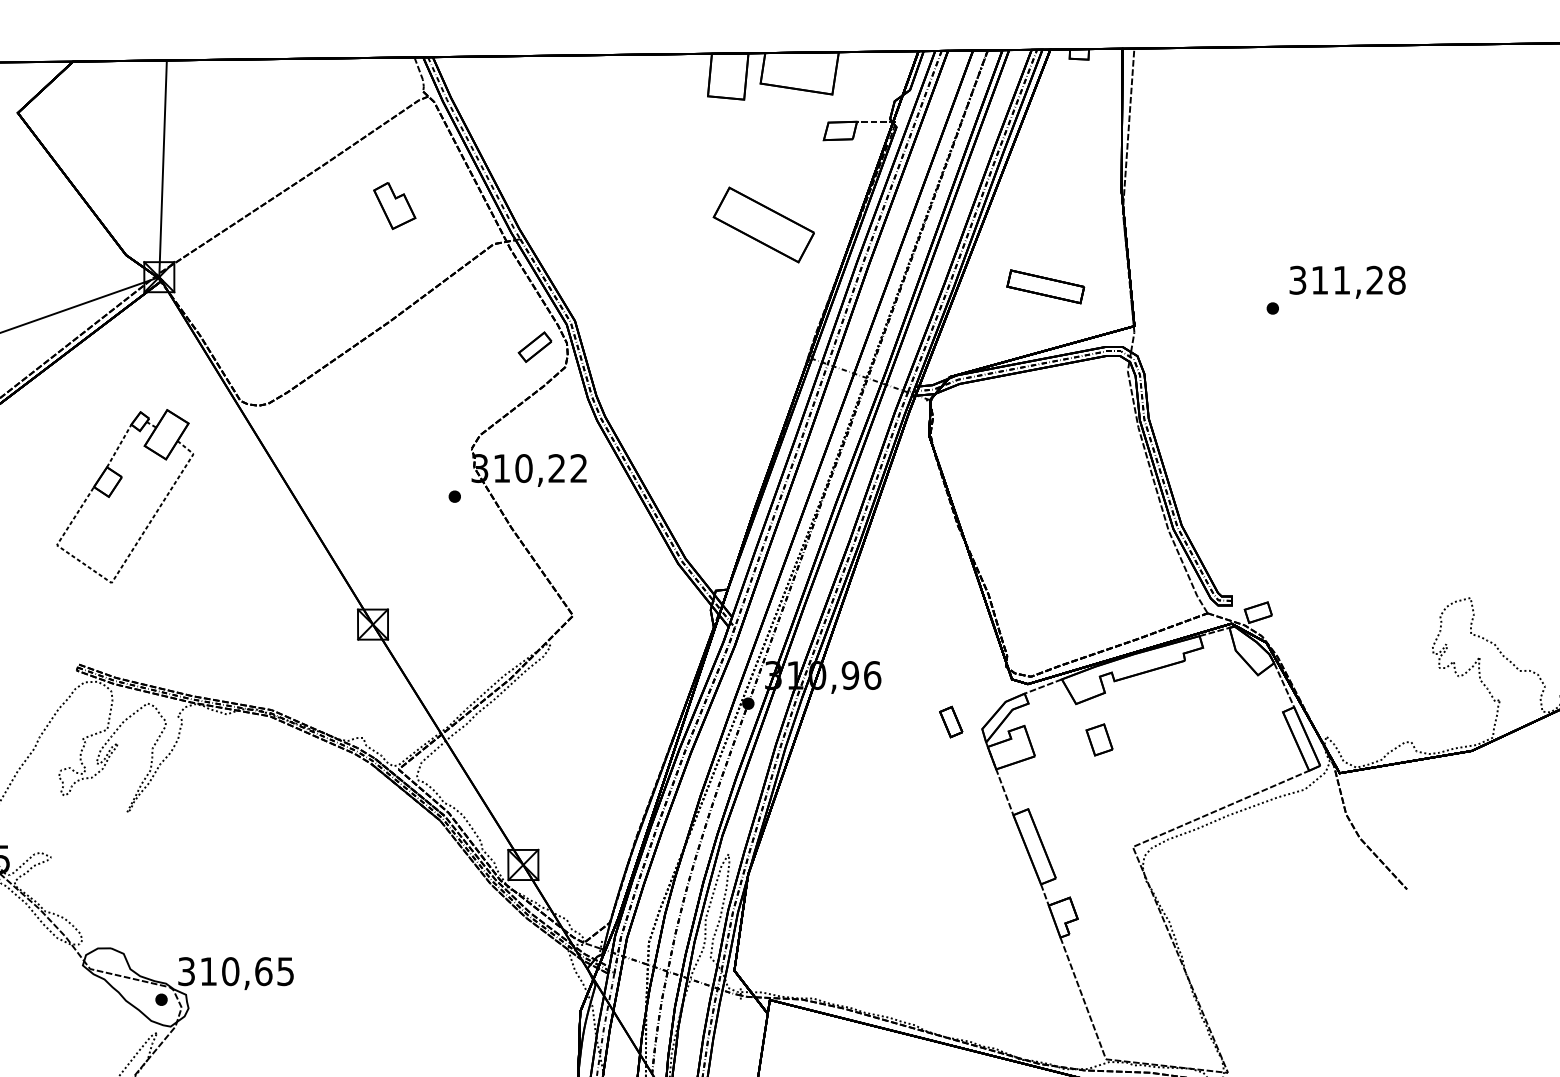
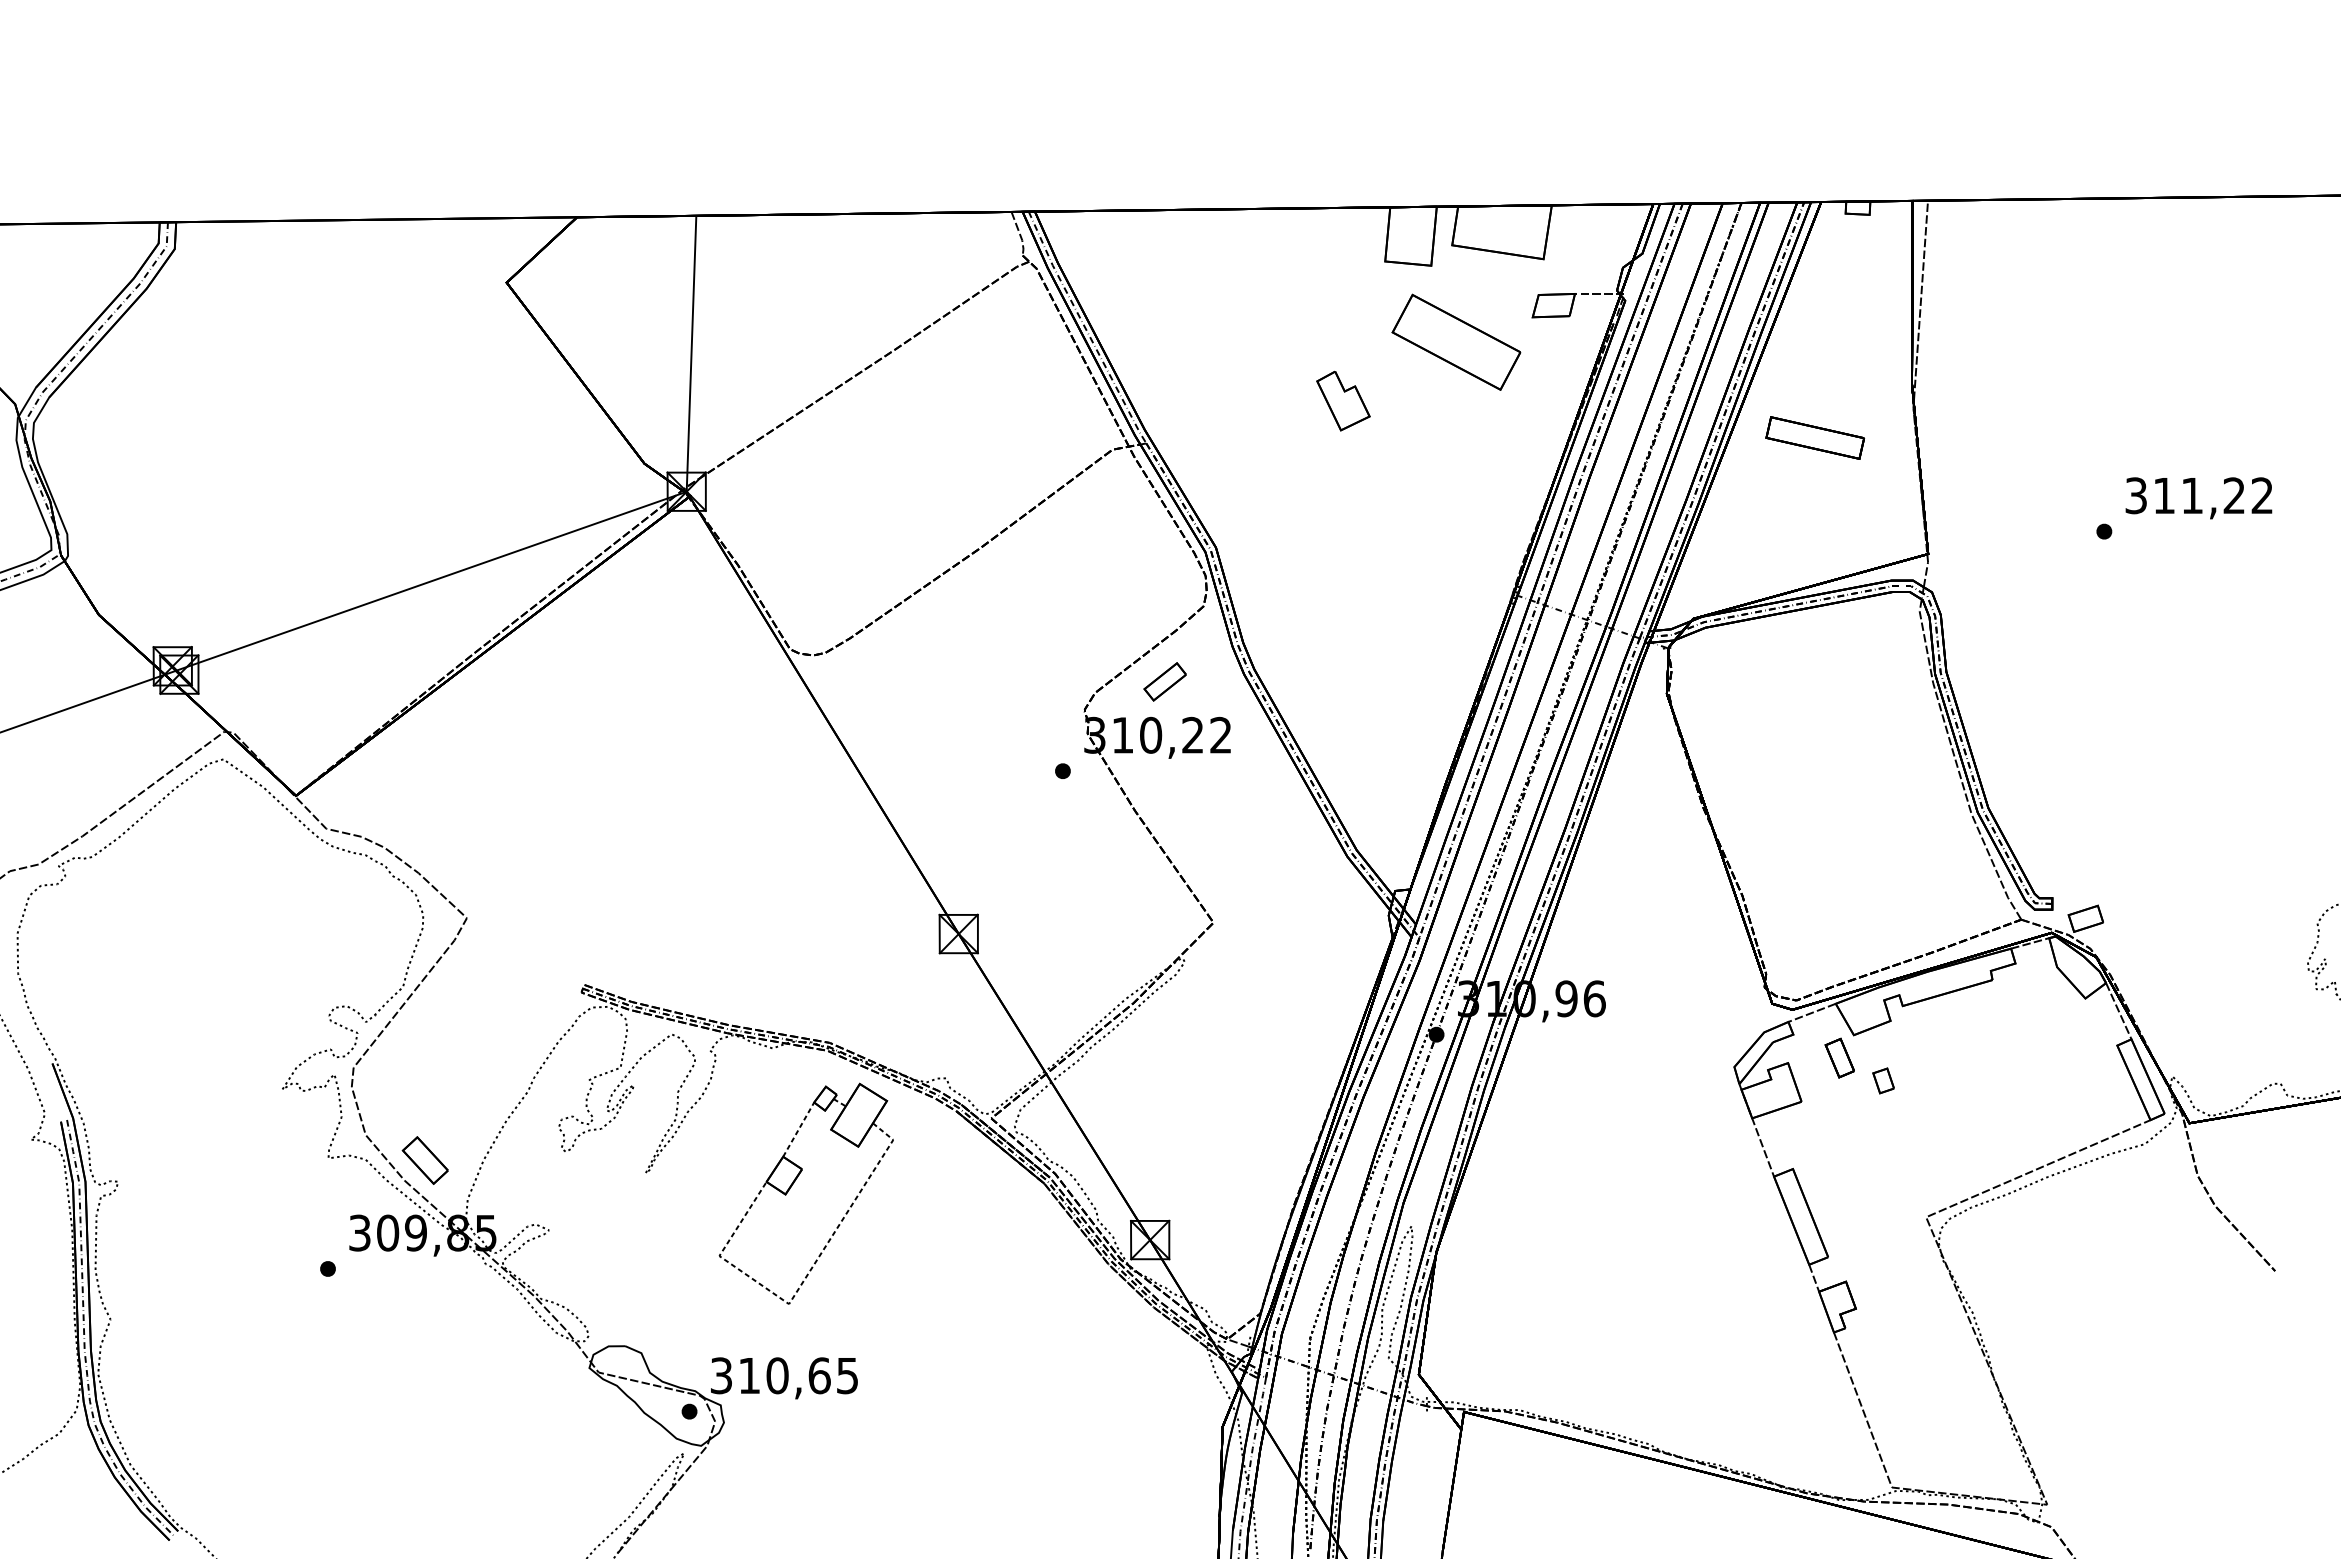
part: (394, 205) -> (1343, 400), moved
part: (763, 224) -> (1456, 341), moved
text: (1397, 280) -> (2262, 495), 311,28 -> 311,22
part: (1045, 286) -> (1815, 437), moved
part: (534, 346) -> (1164, 681), moved
part: (114, 490) -> (792, 1186), moved
part: (950, 721) -> (1839, 1057), moved
part: (1099, 739) -> (1883, 1080), size x0.62

